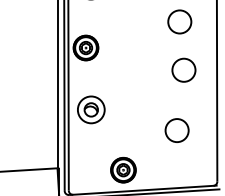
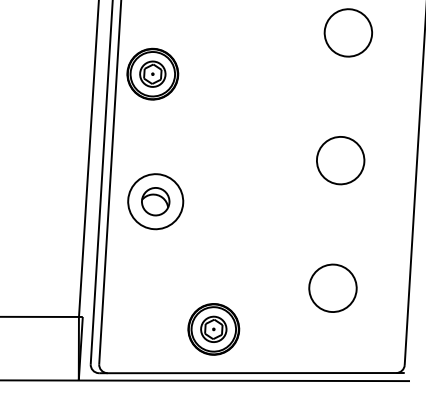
part: (183, 69) -> (339, 158), moved
part: (176, 130) -> (331, 288), moved

